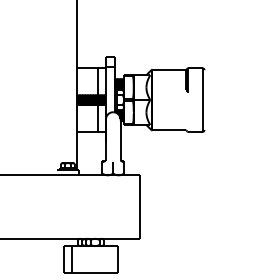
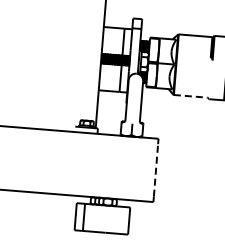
line: (169, 130) -> (191, 96), solid -> dashed
line: (140, 206) -> (156, 169), solid -> dashed

